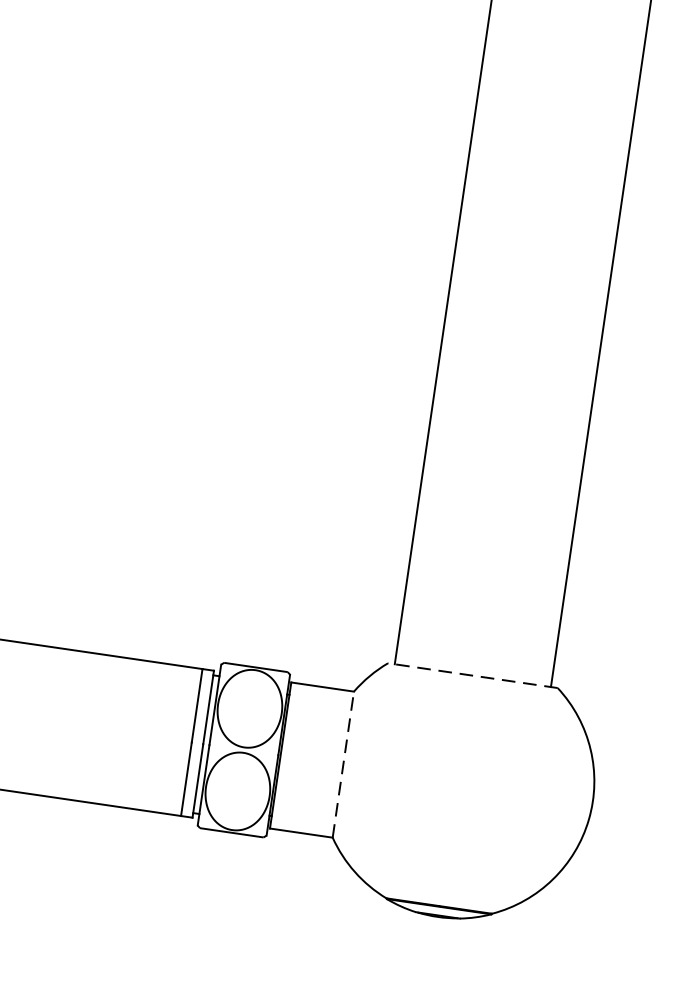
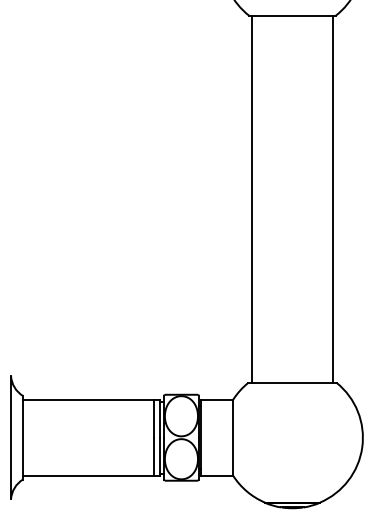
line: (471, 674) -> (291, 382), dashed -> solid
line: (344, 764) -> (233, 437), dashed -> solid

